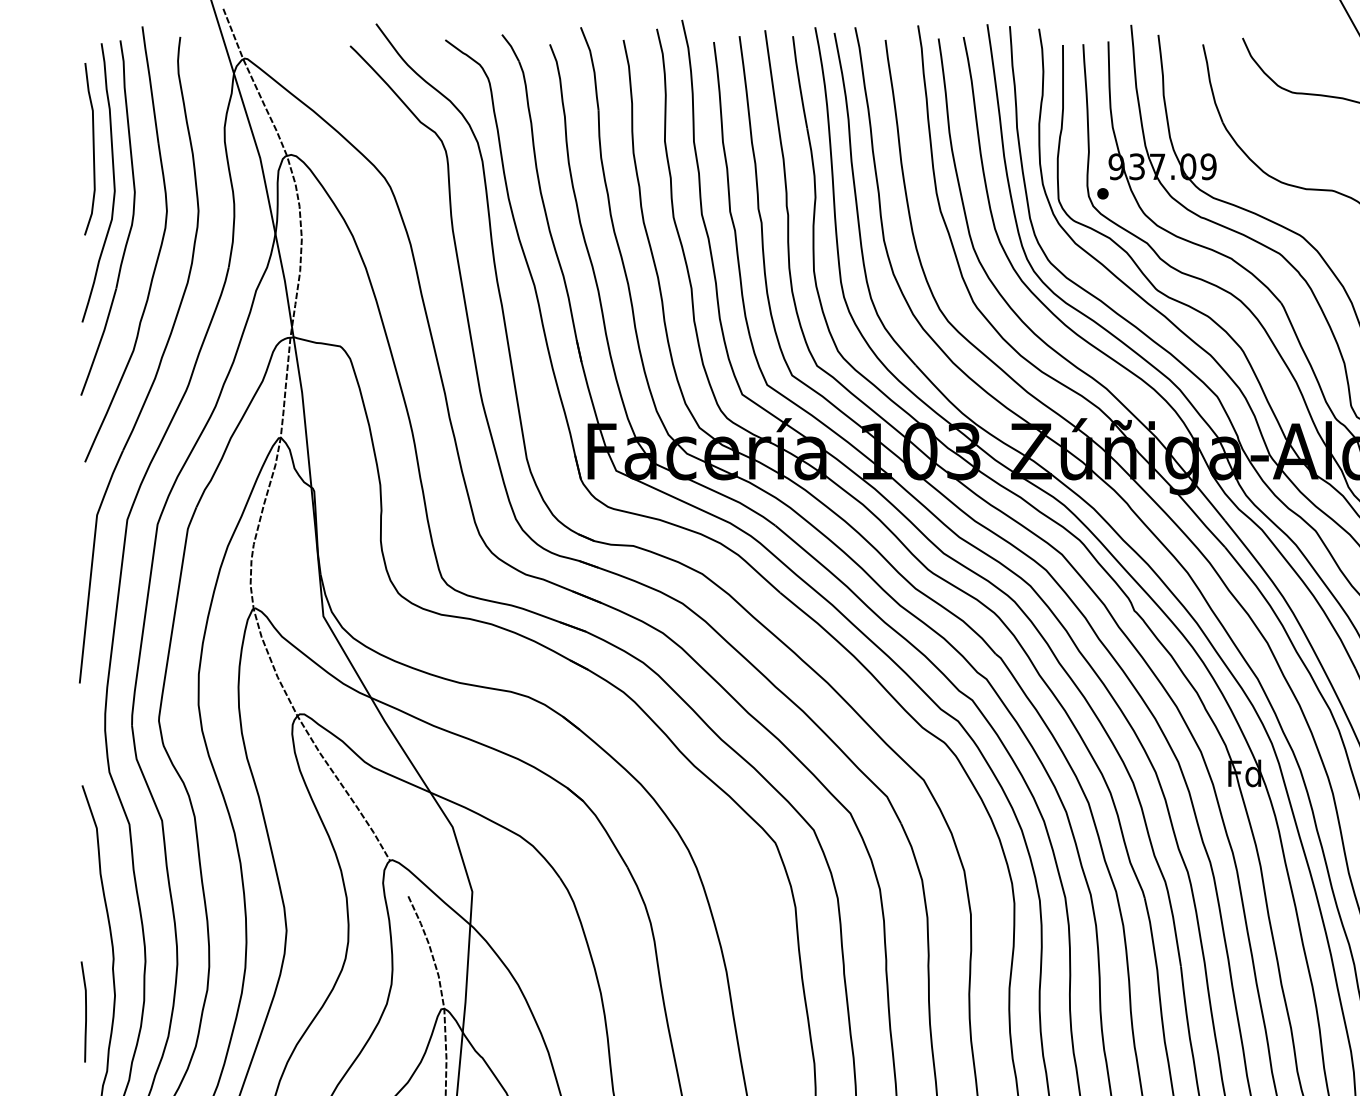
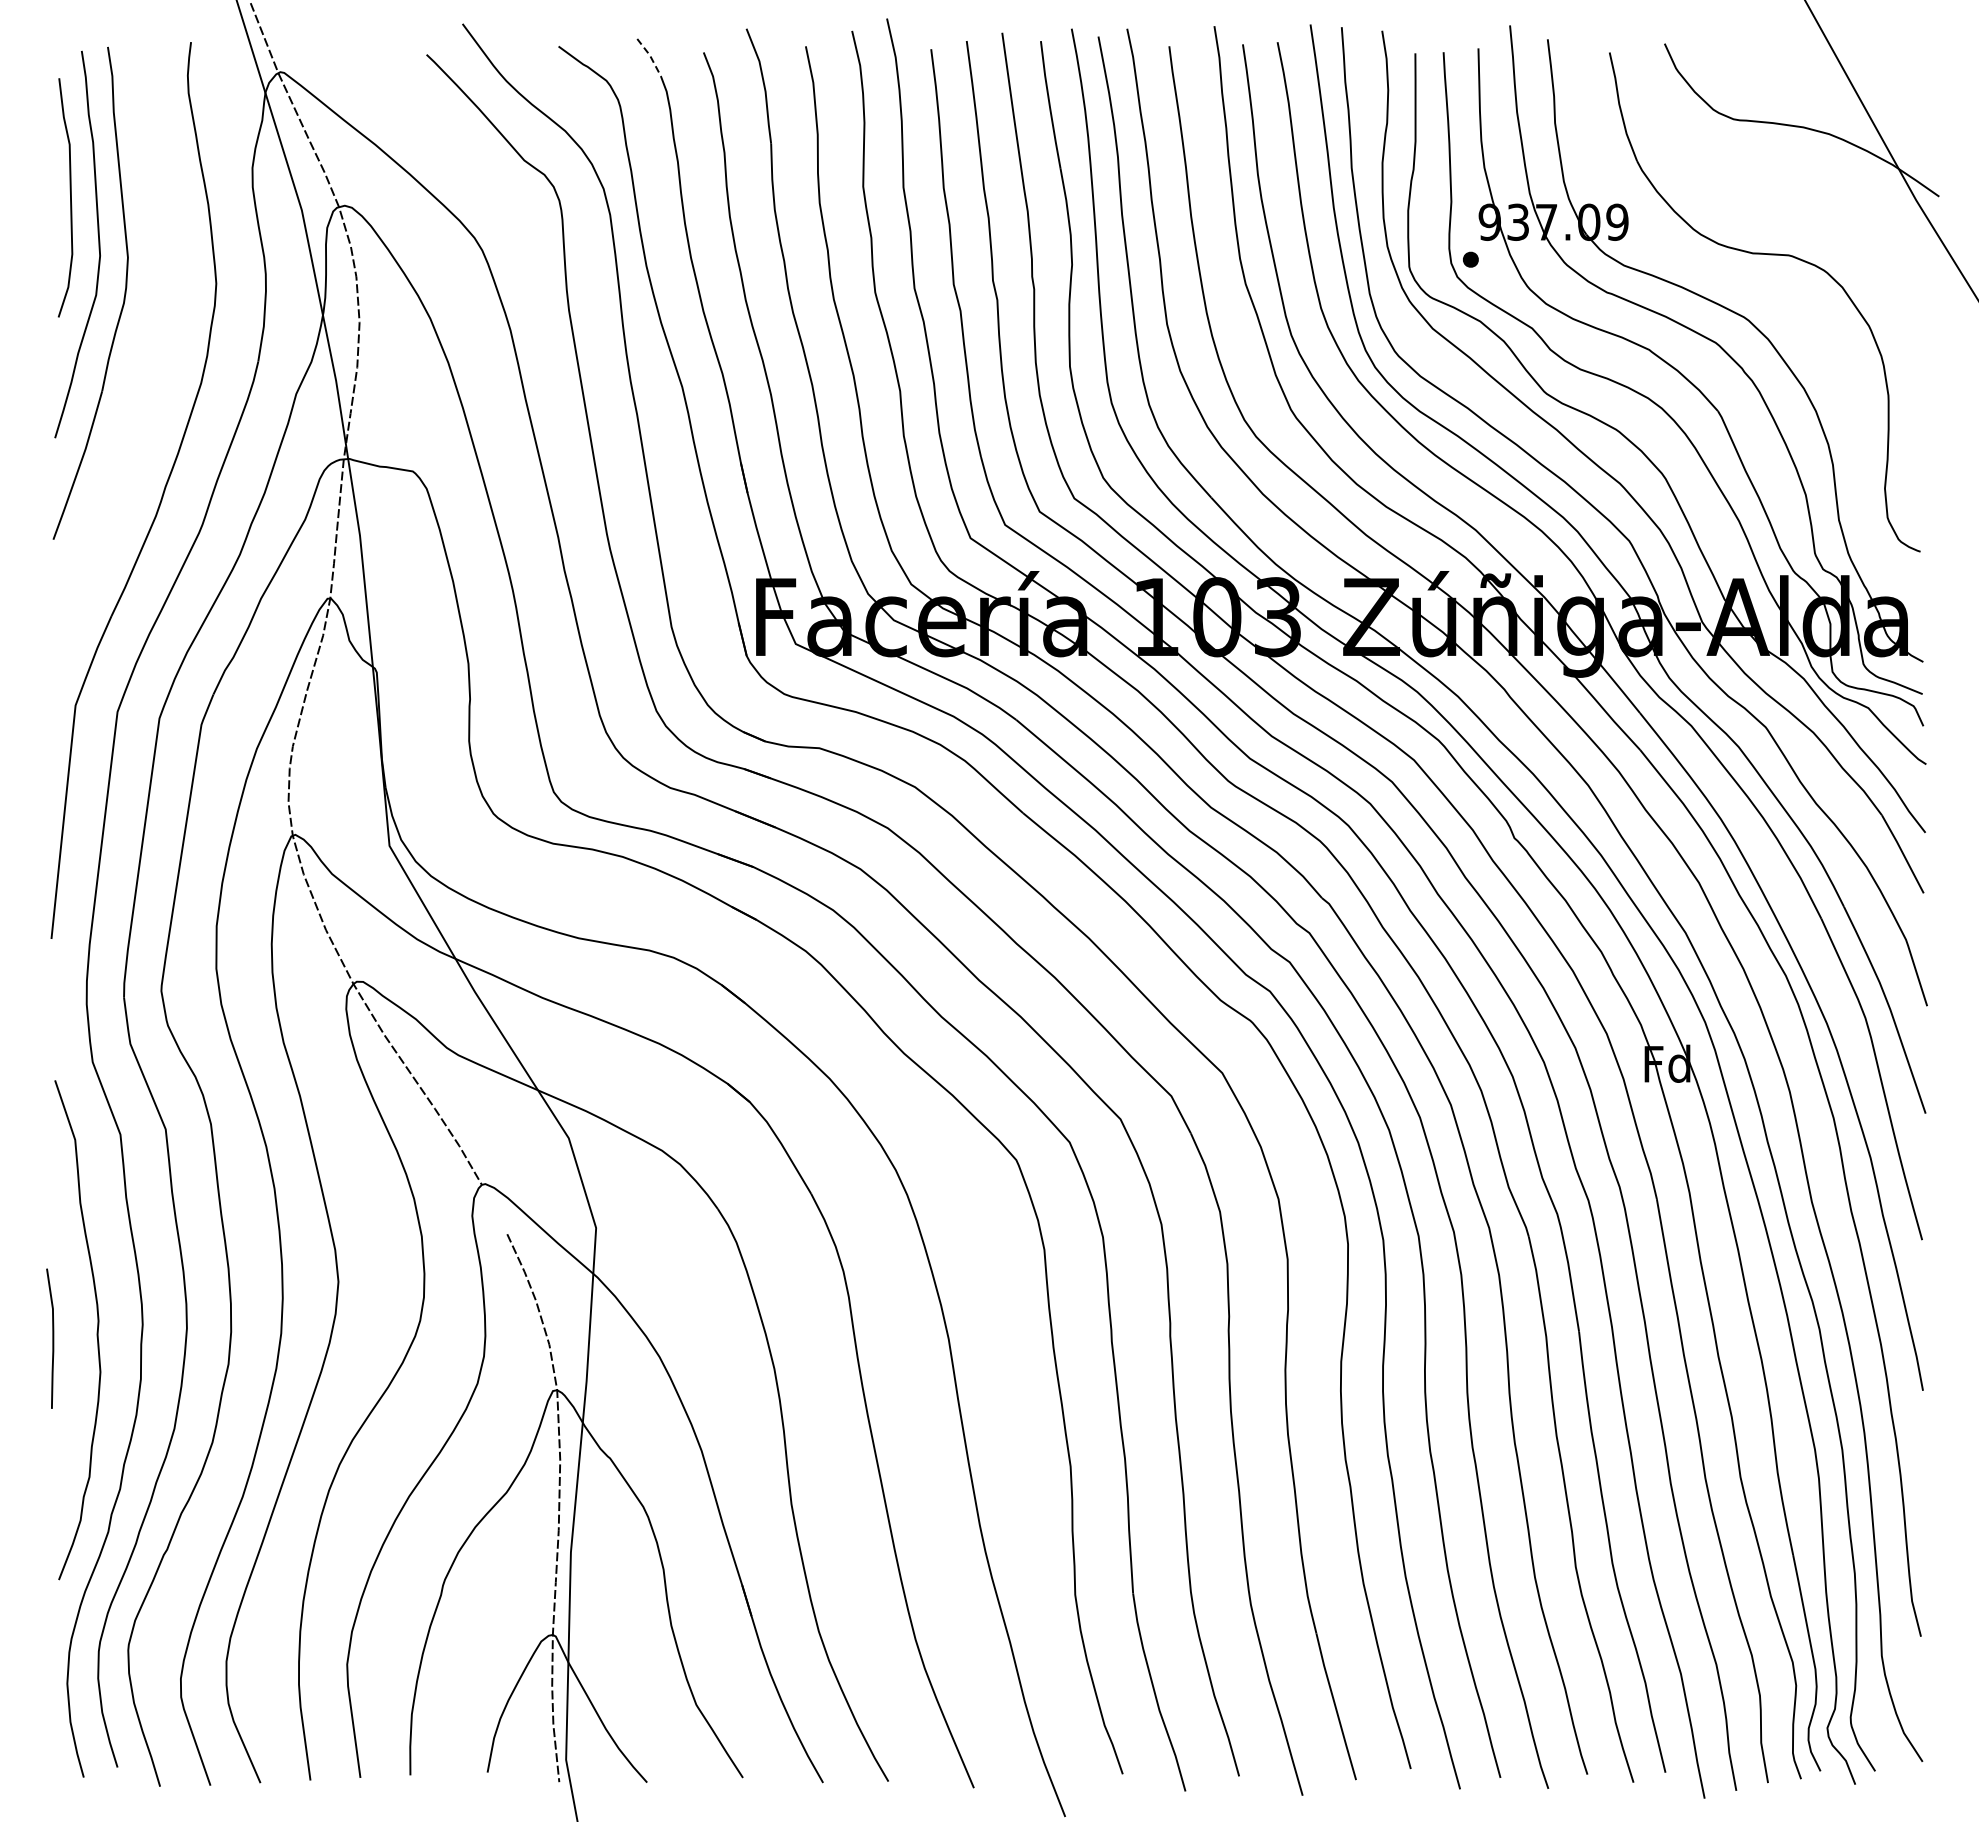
line: (511, 47) -> (650, 56), solid -> dashed
part: (158, 253) -> (160, 342), removed
curve: (85, 1011) -> (52, 1338), moved

